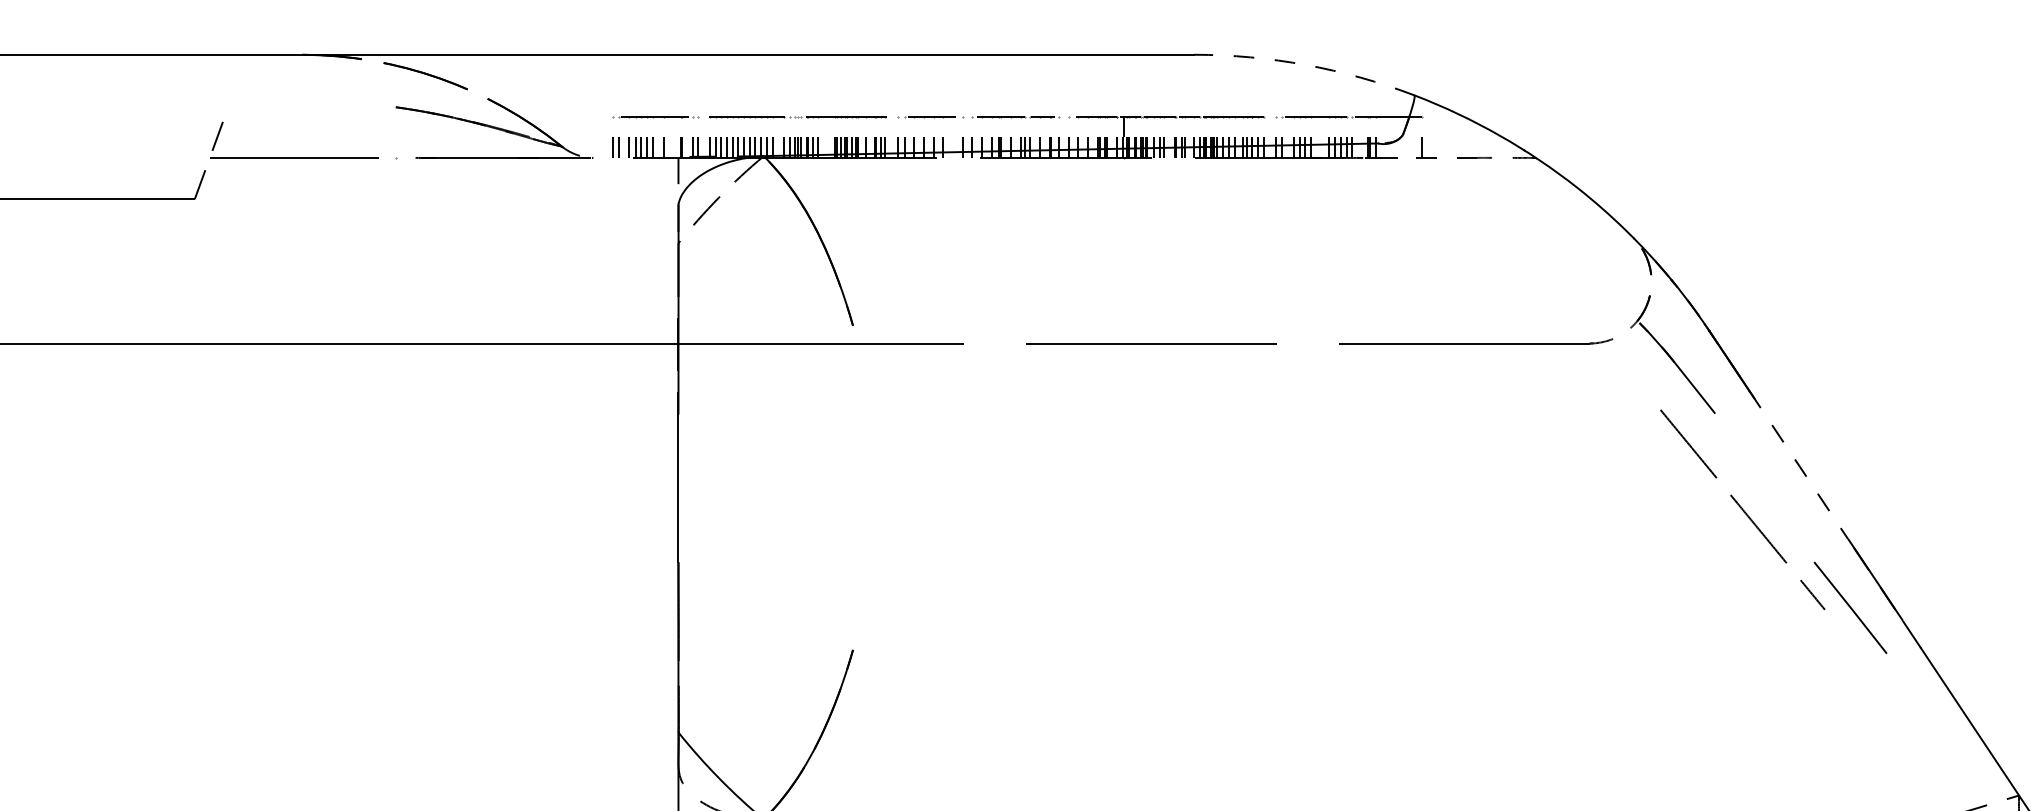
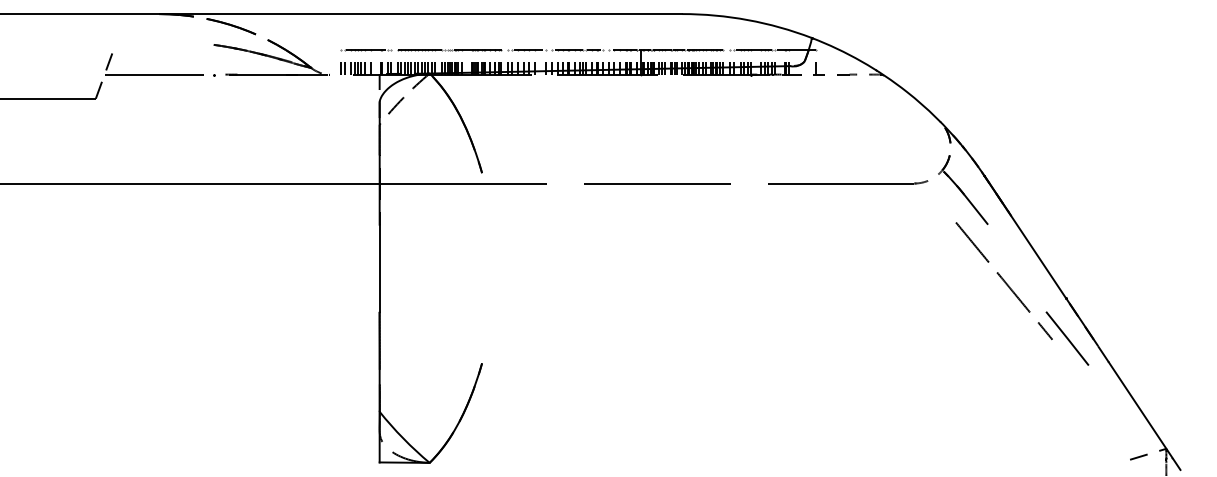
arc: (1305, 65) -> (747, 20), dashed -> solid
line: (1799, 466) -> (1037, 255), dashed -> solid

